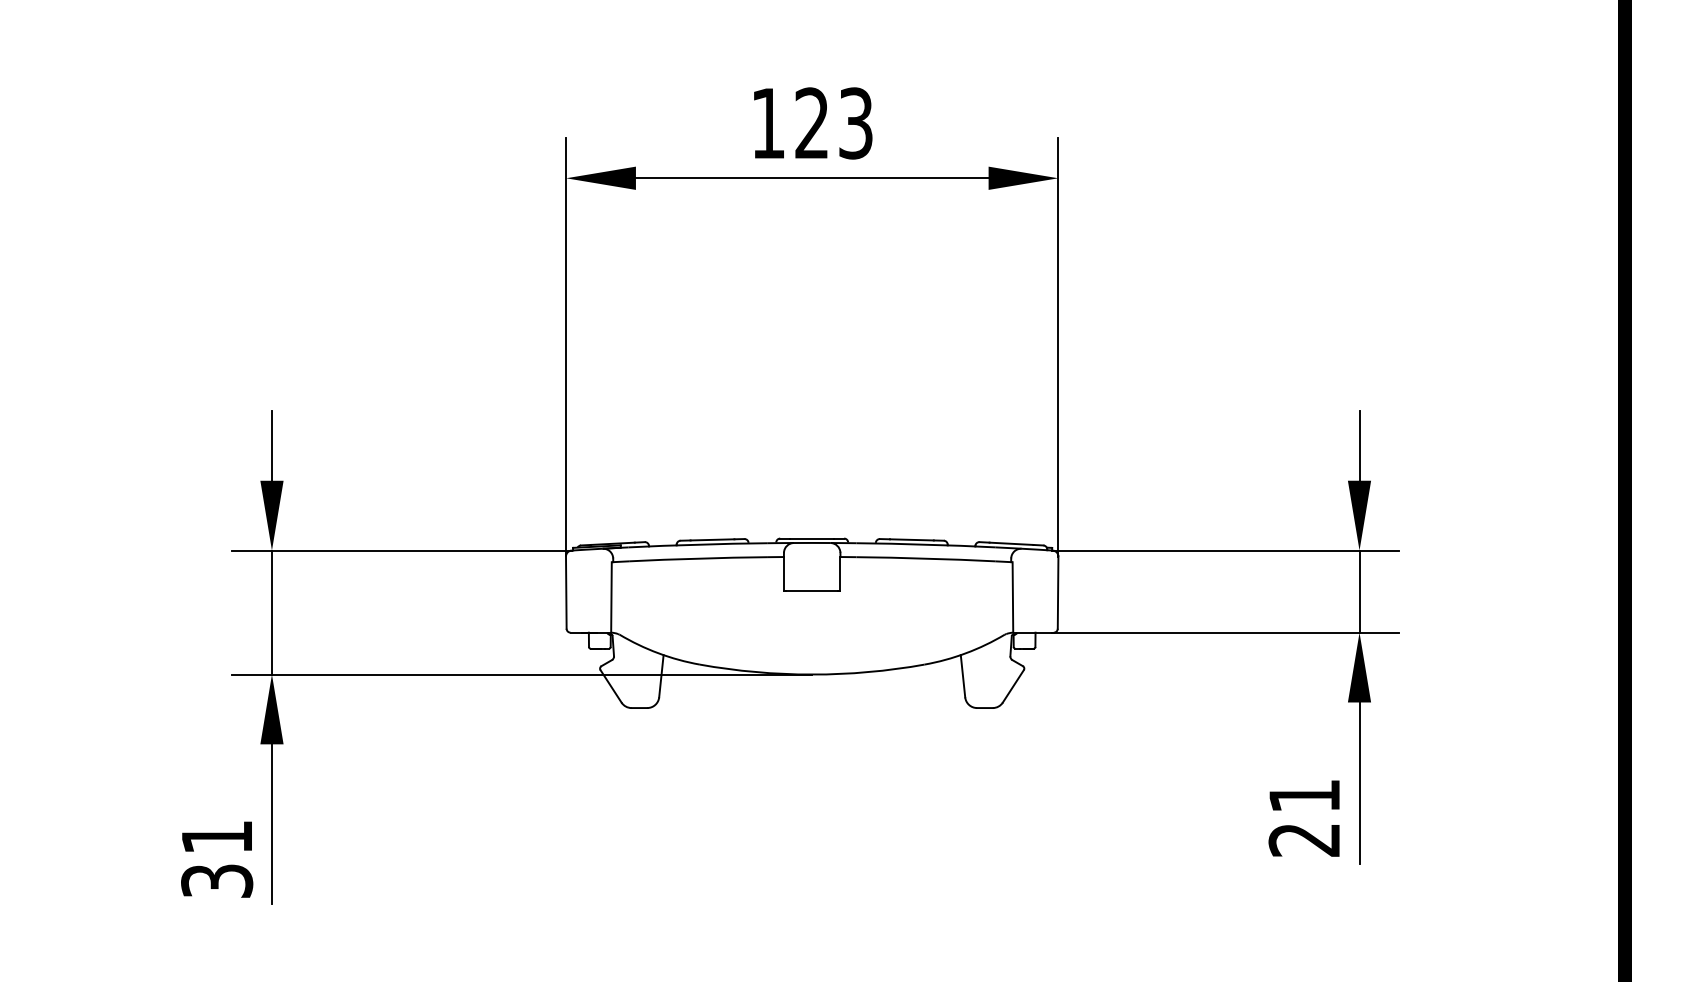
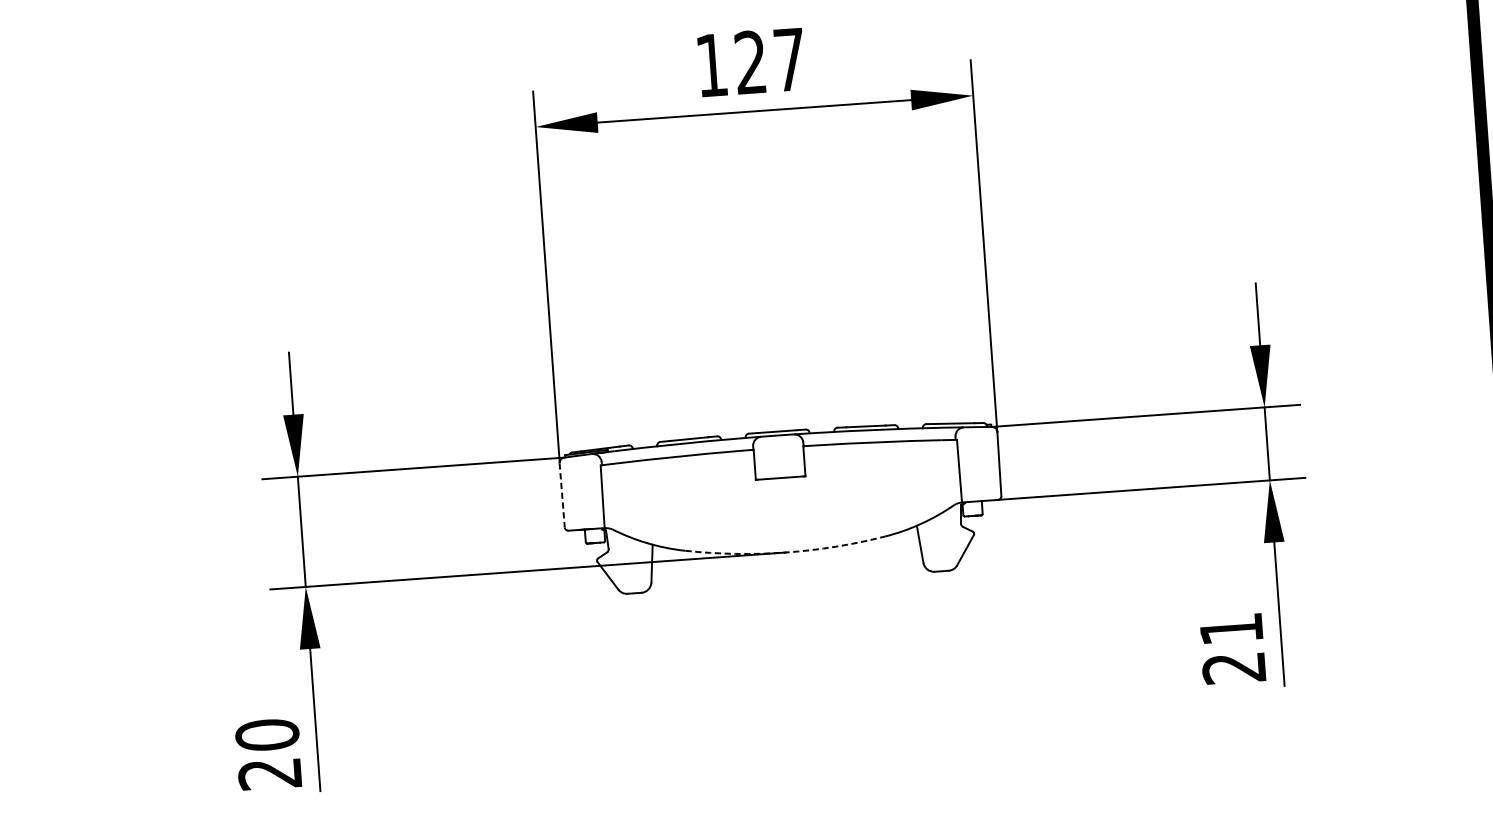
text: (855, 123) -> (789, 59), 123 -> 127
line: (566, 593) -> (562, 496), solid -> dashed
arc: (812, 674) -> (786, 552), solid -> dashed
text: (217, 858) -> (269, 753), 31 -> 20

